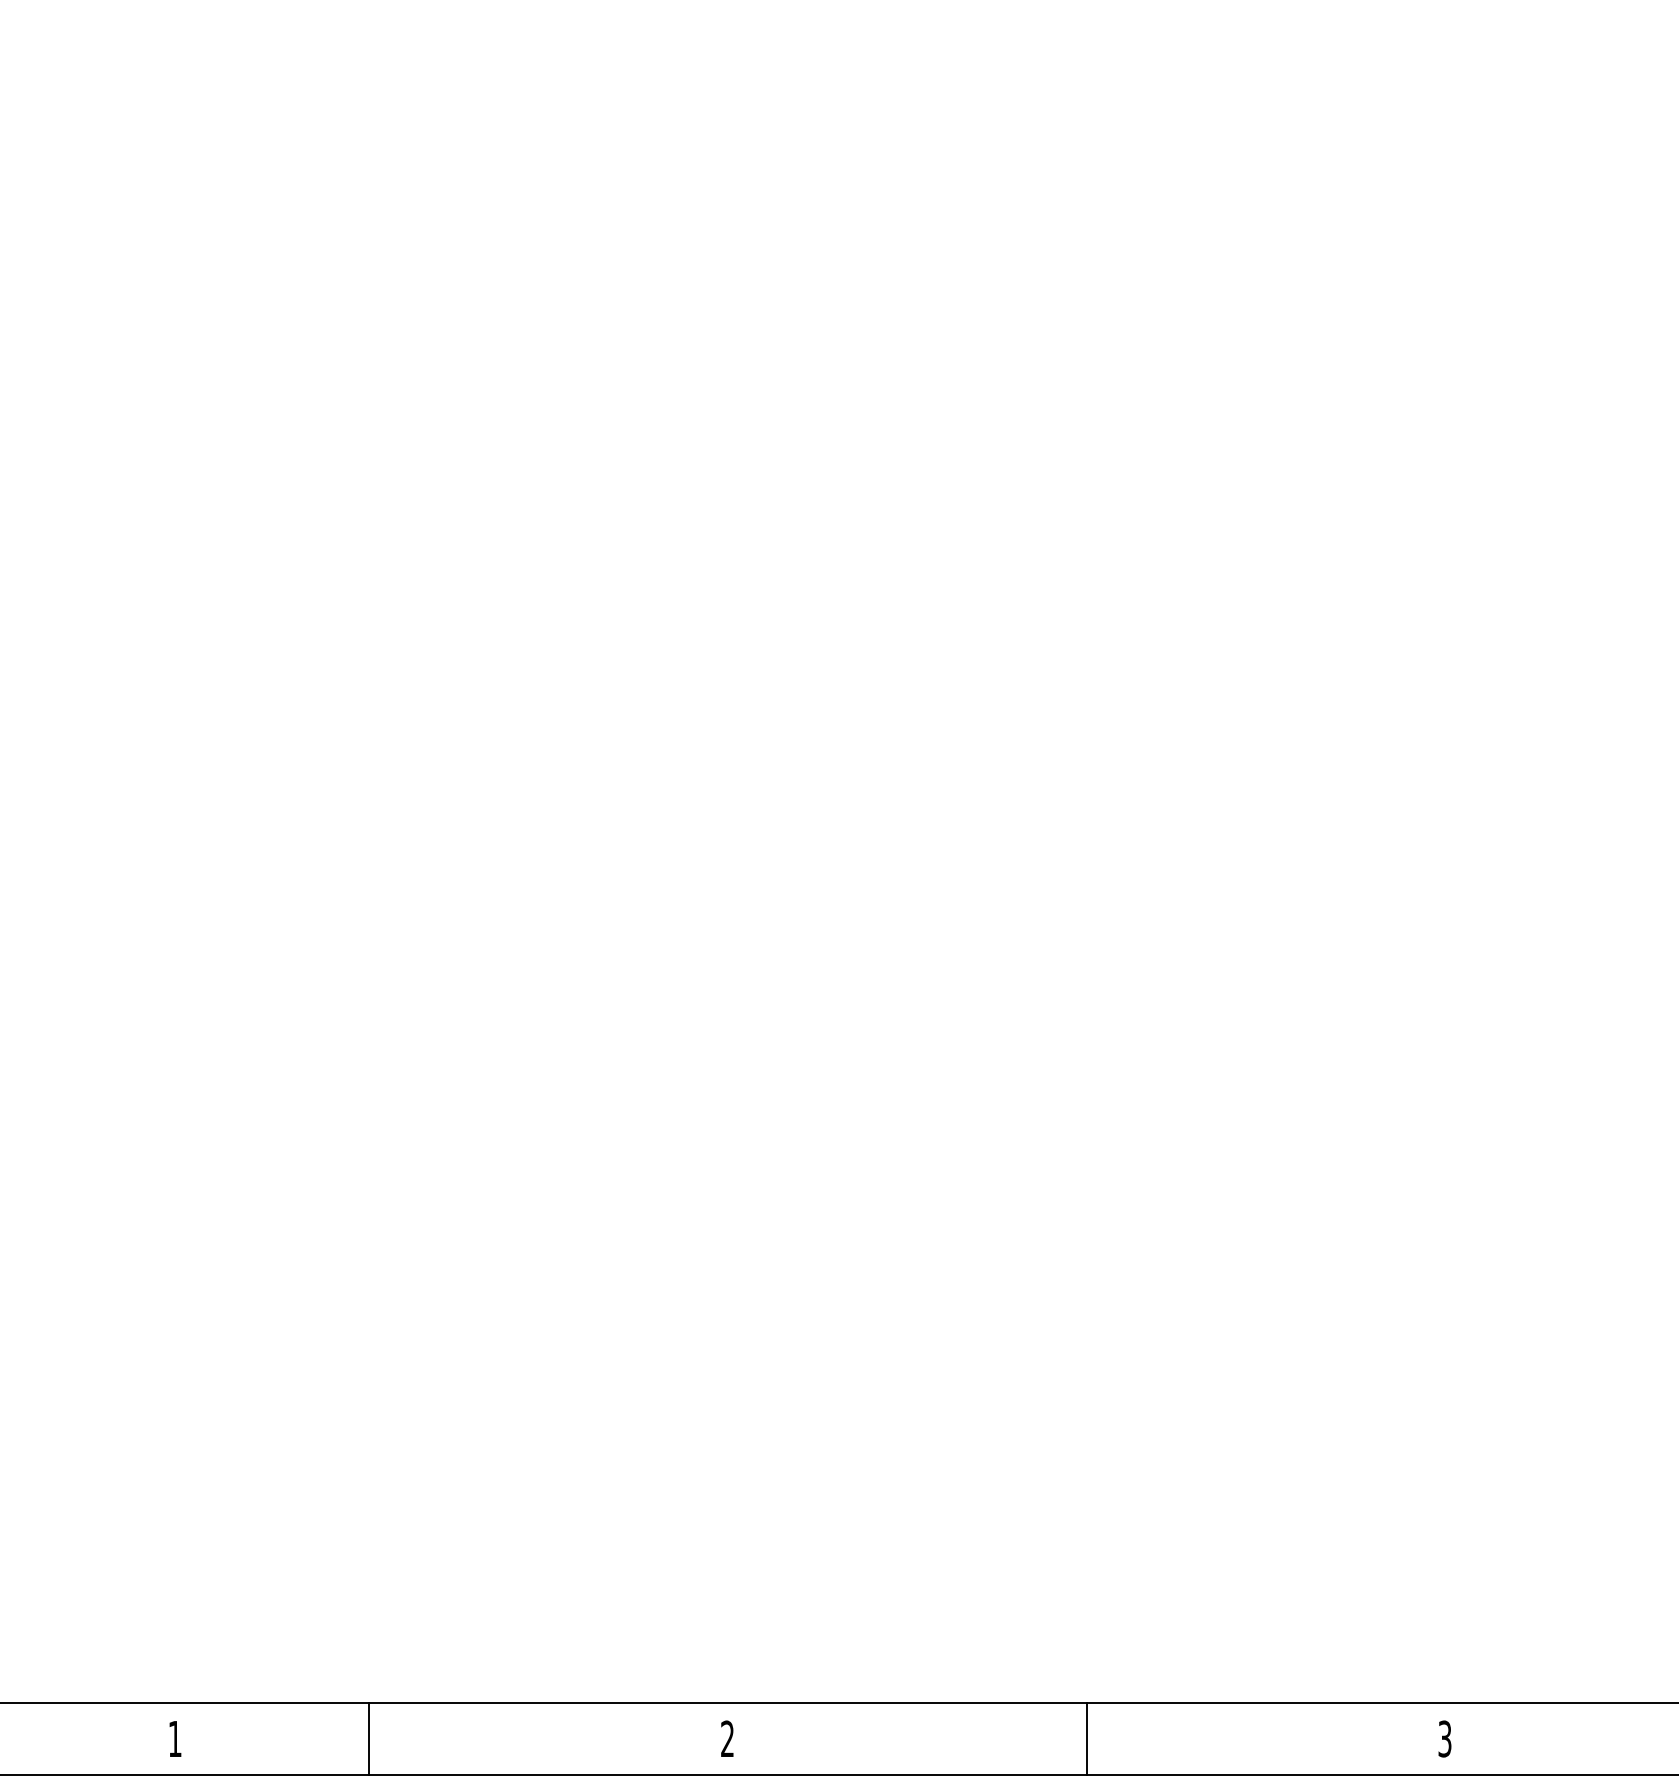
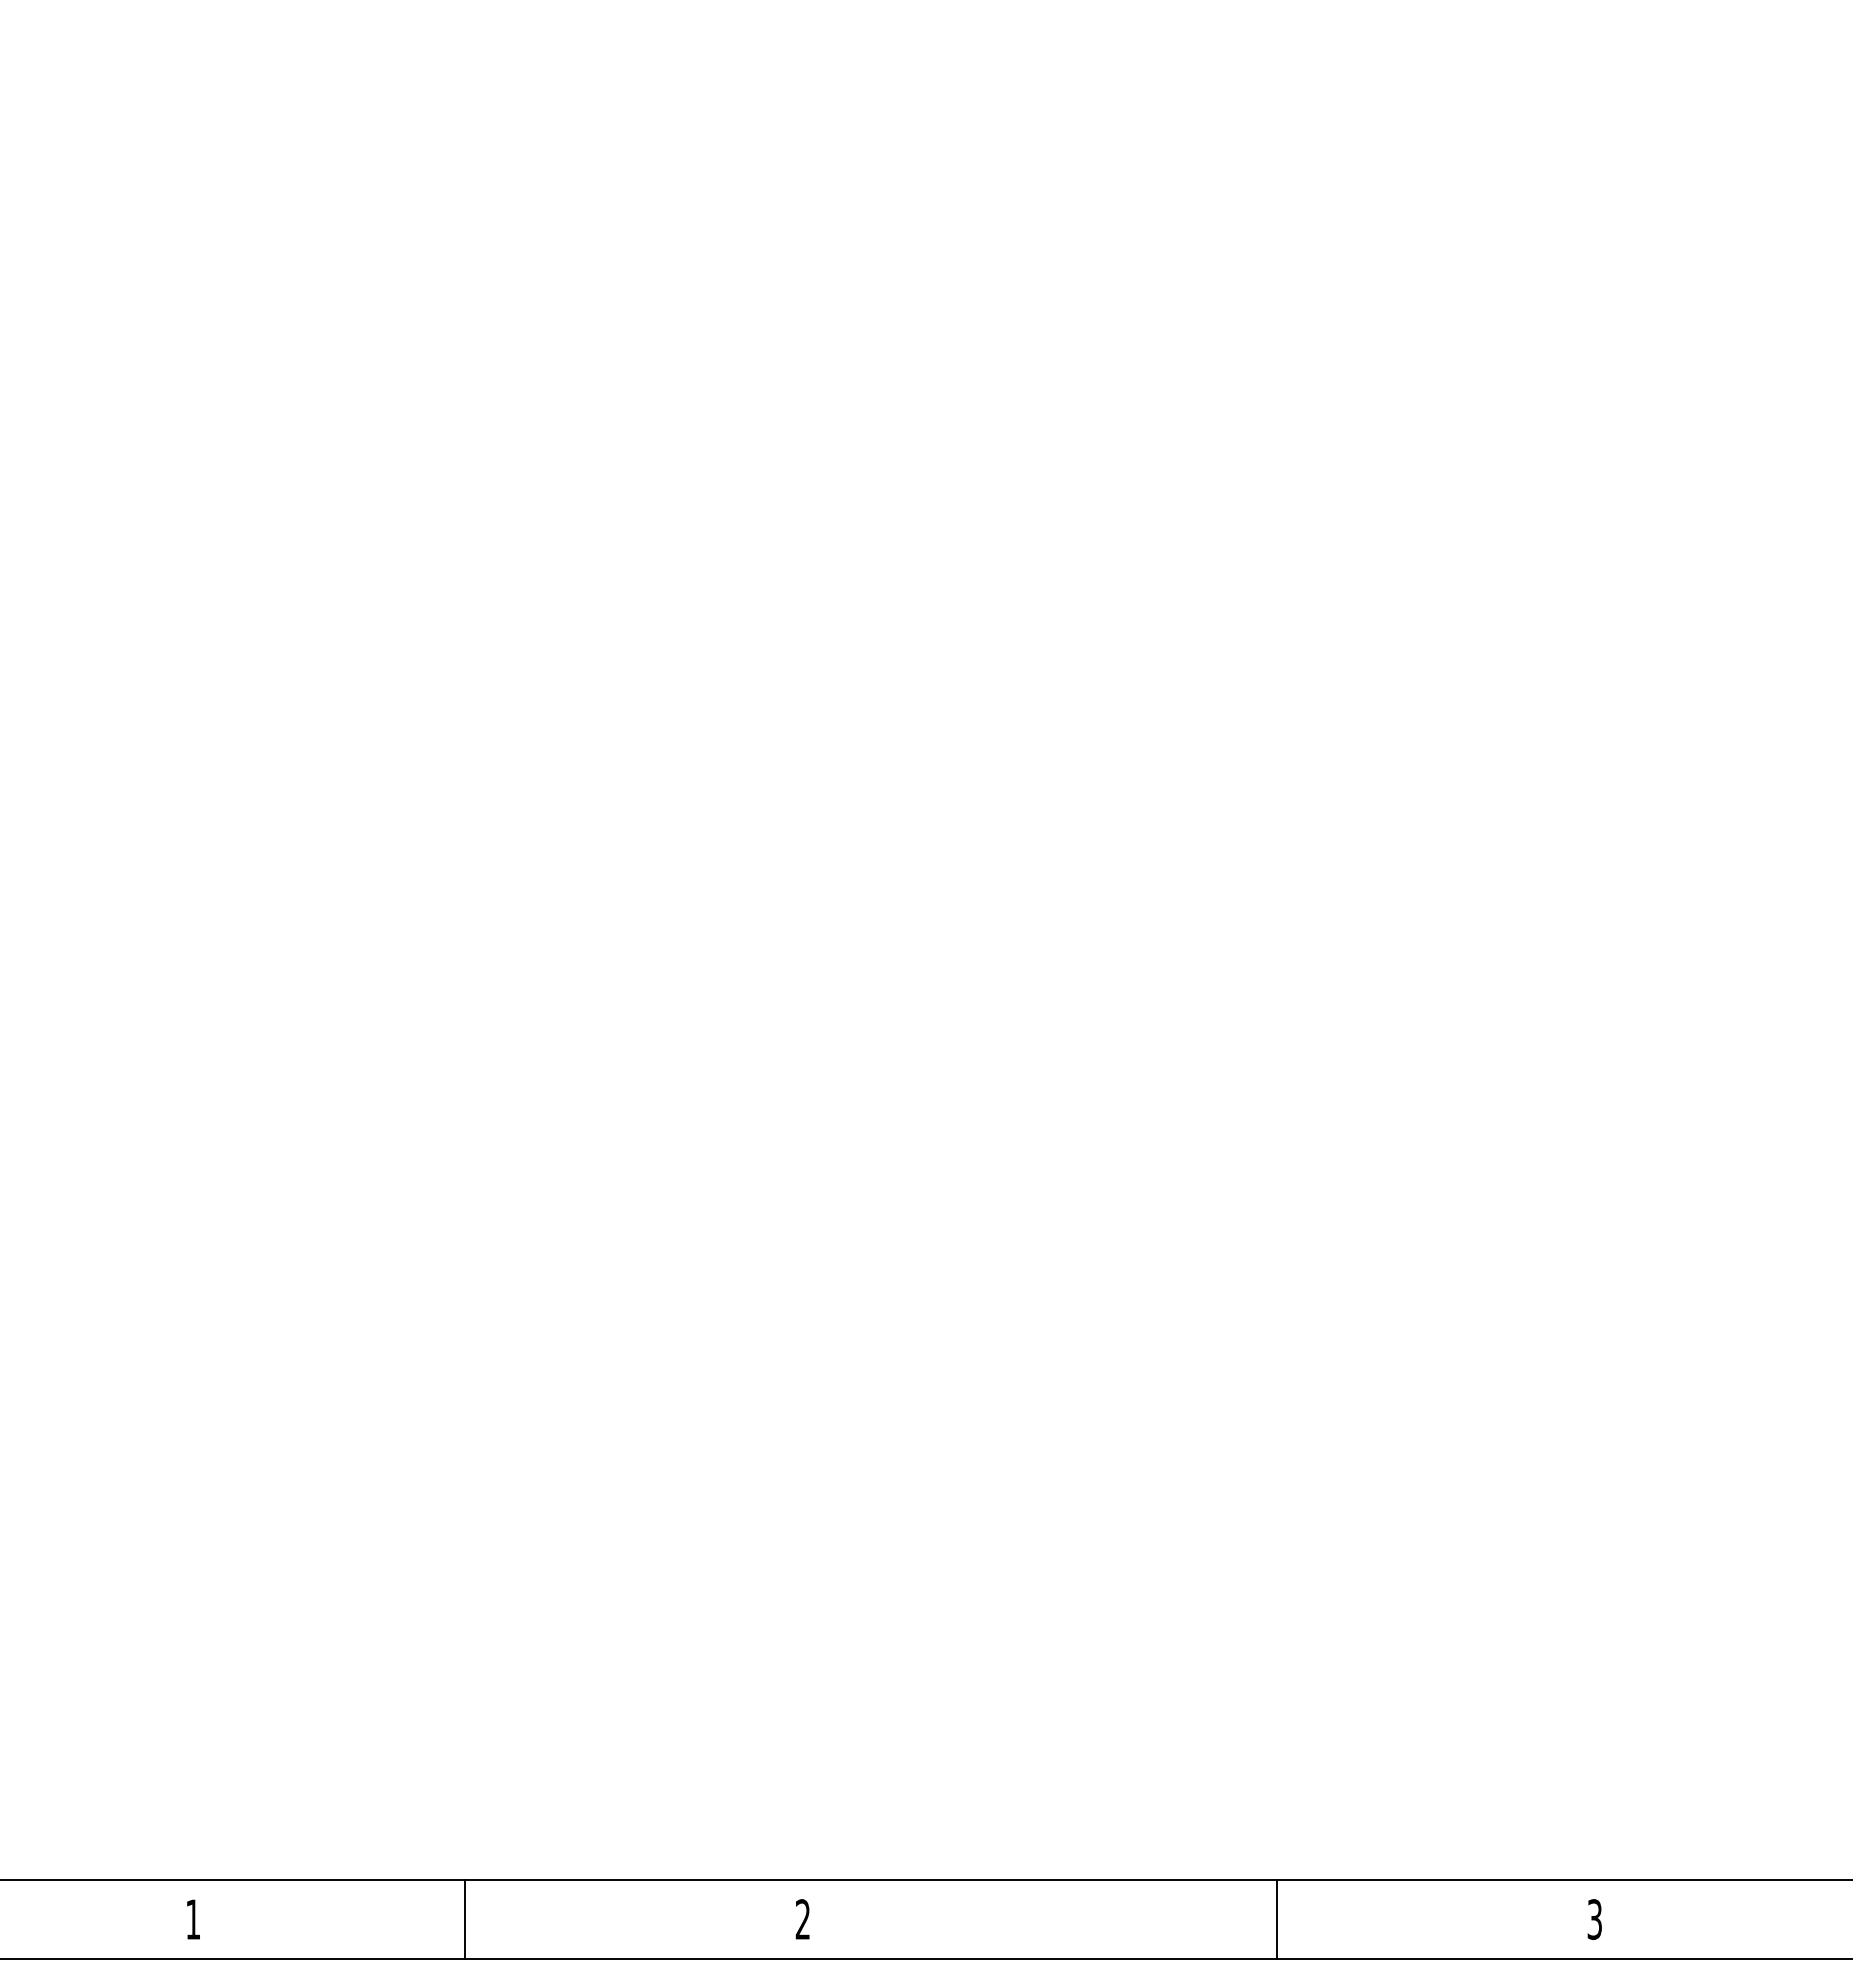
line: (369, 1738) -> (465, 1919), moved
line: (1086, 1738) -> (1277, 1919), moved

